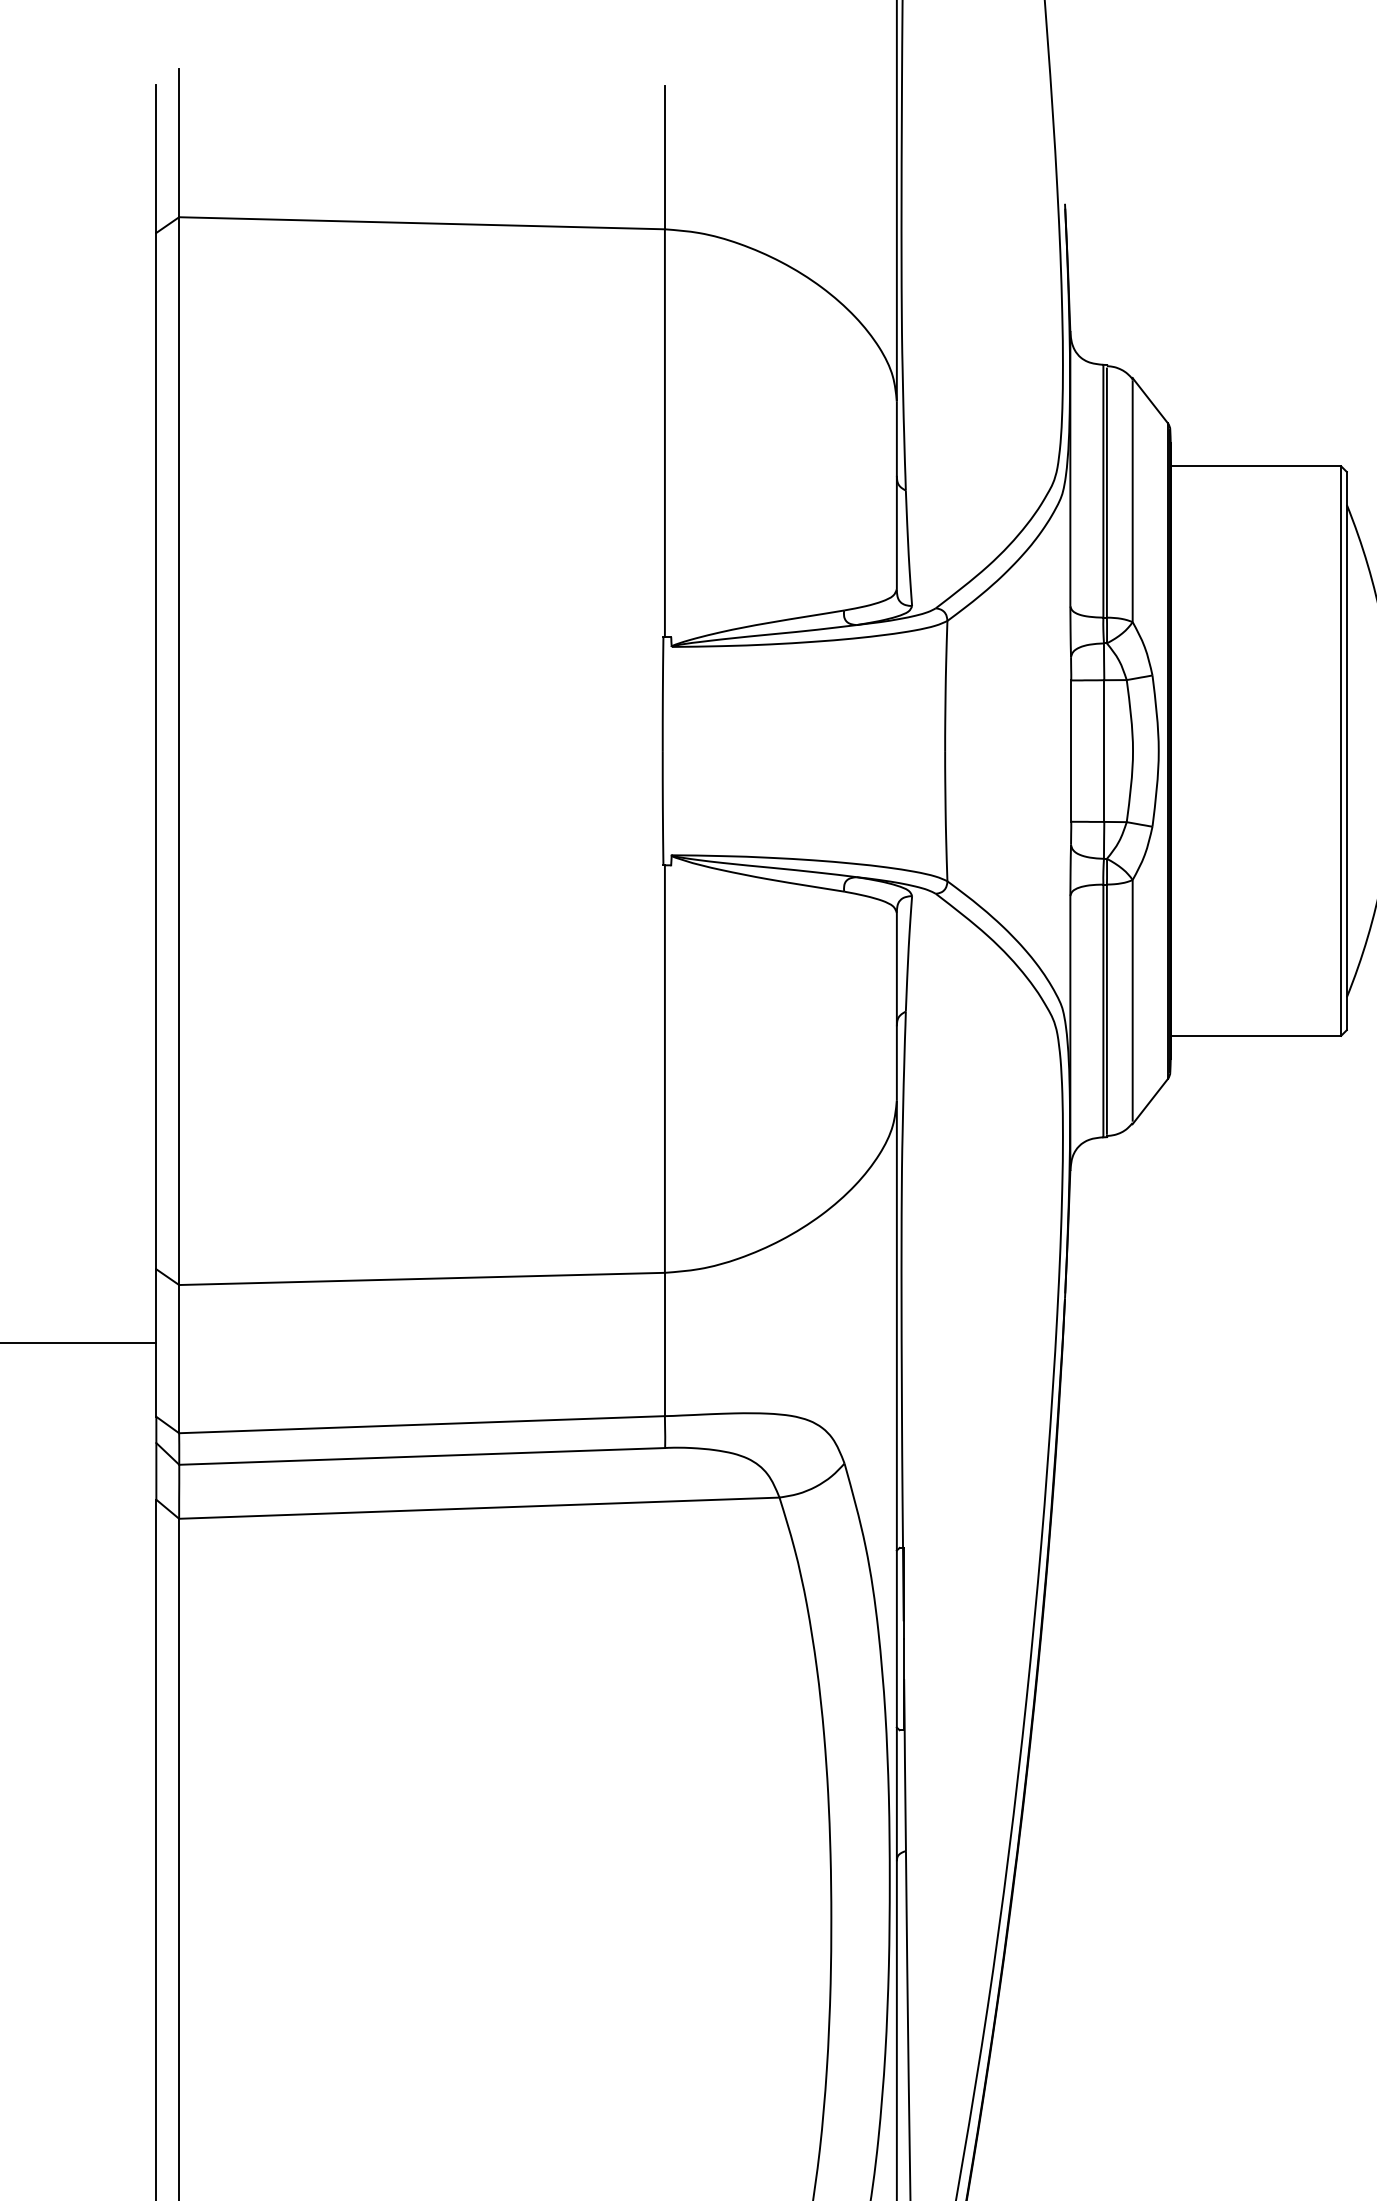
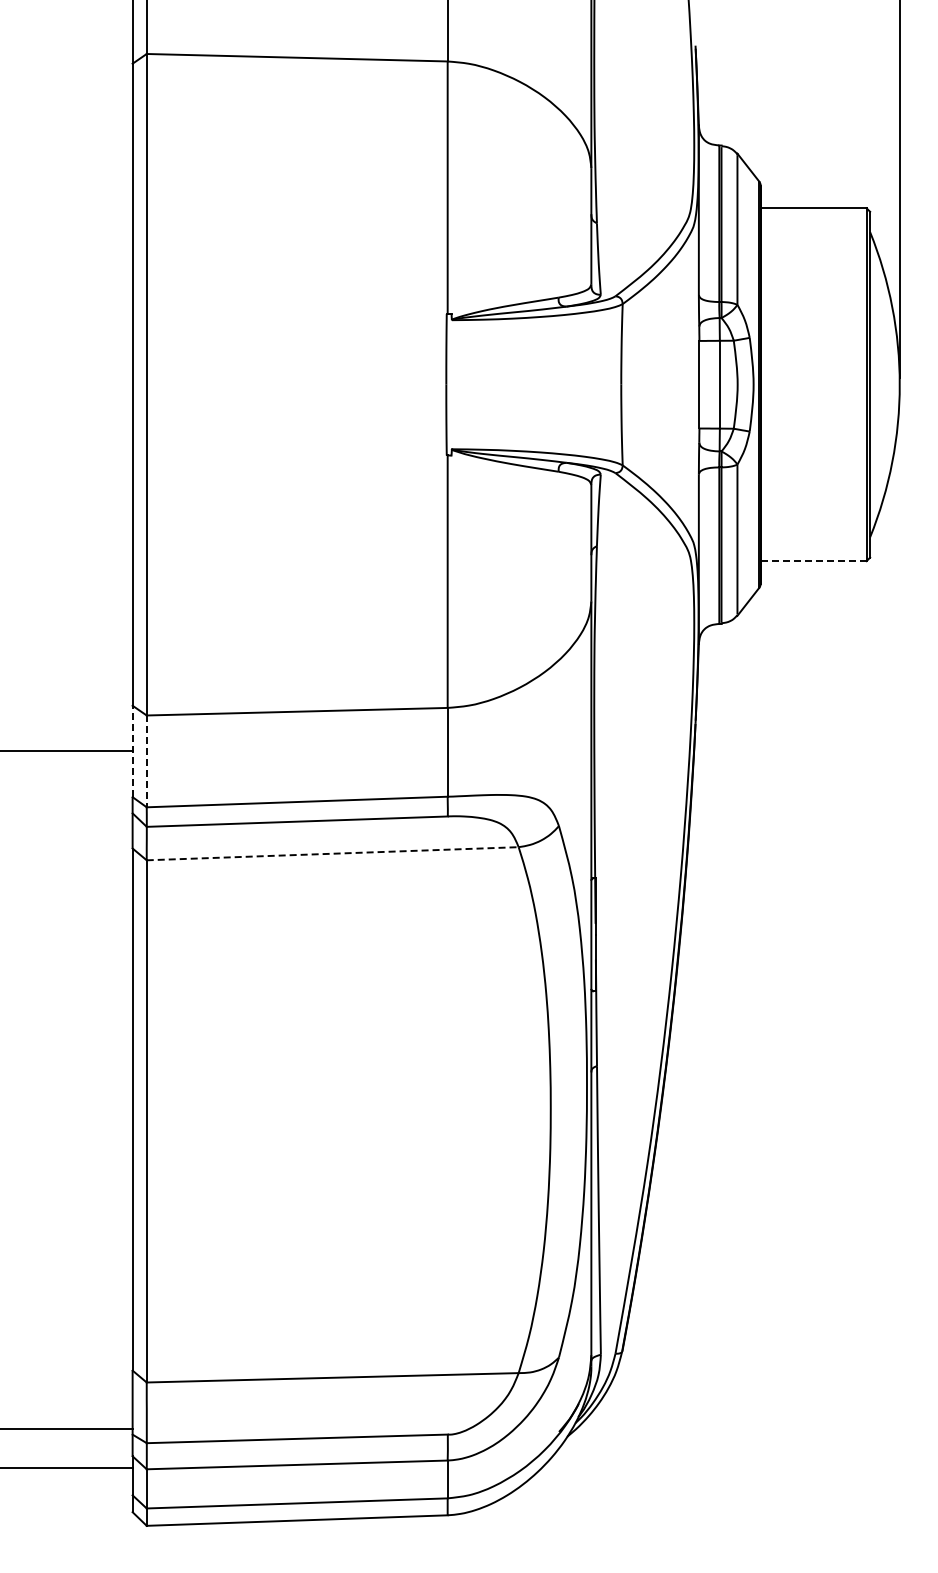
line: (1255, 1036) -> (813, 561), solid -> dashed
line: (156, 1343) -> (132, 751), solid -> dashed
line: (178, 1359) -> (146, 761), solid -> dashed
line: (480, 1507) -> (333, 853), solid -> dashed

